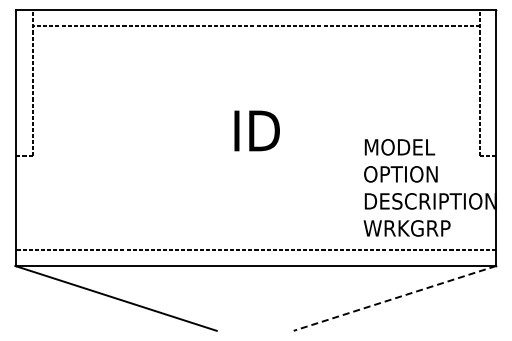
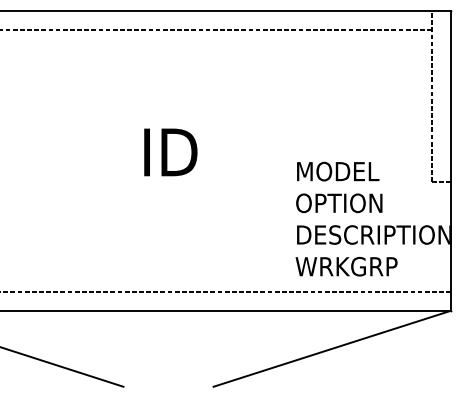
line: (394, 298) -> (331, 348), dashed -> solid

